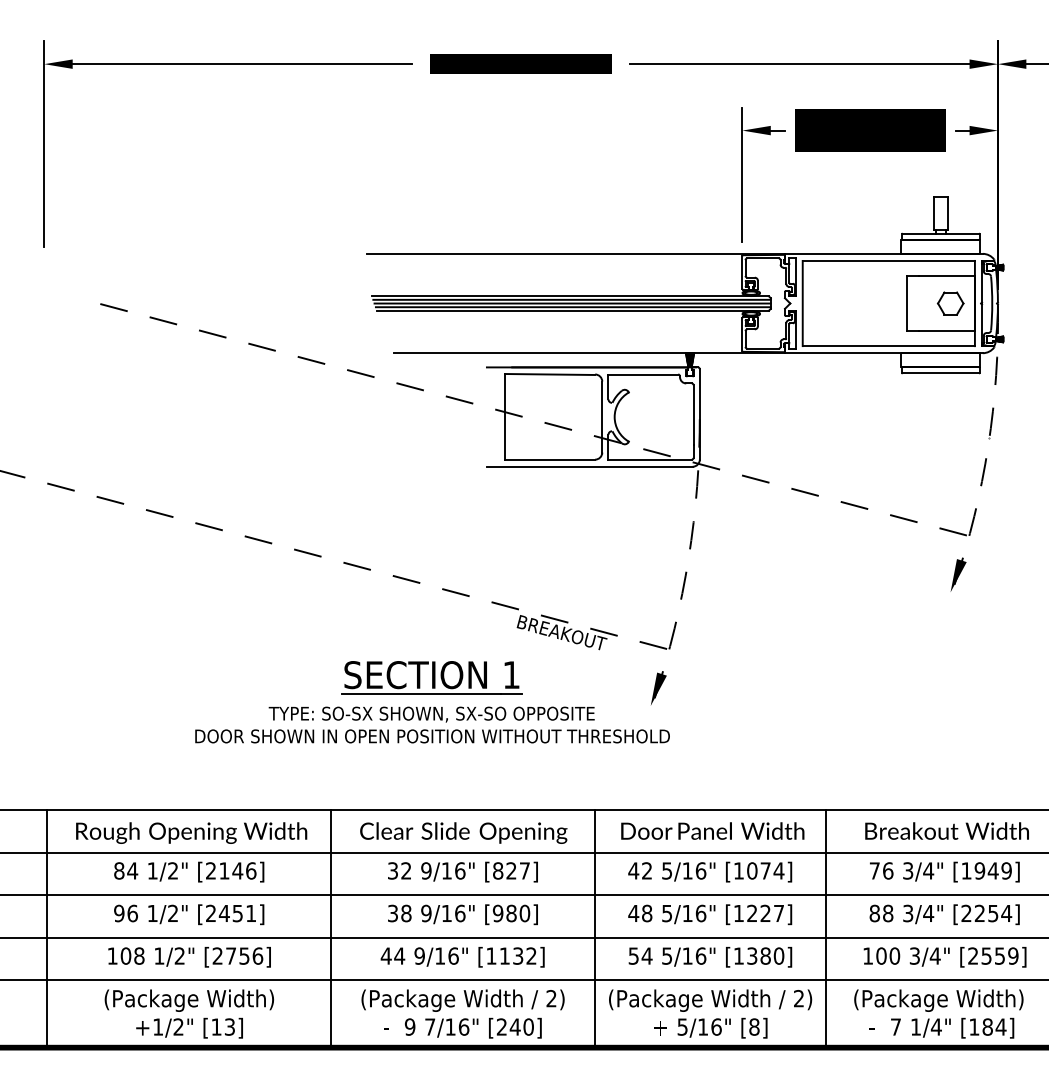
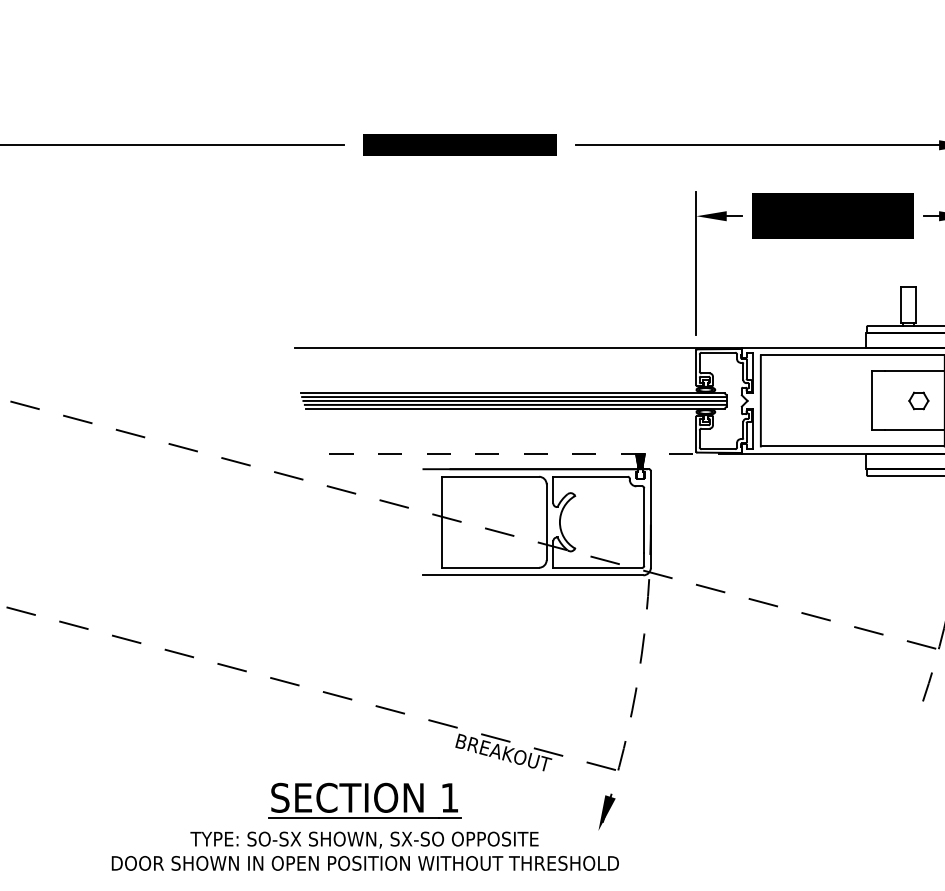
part: (950, 303) -> (918, 400), size x0.7
line: (589, 353) -> (533, 454), solid -> dashed
fill: (958, 575) -> (927, 691), removed

